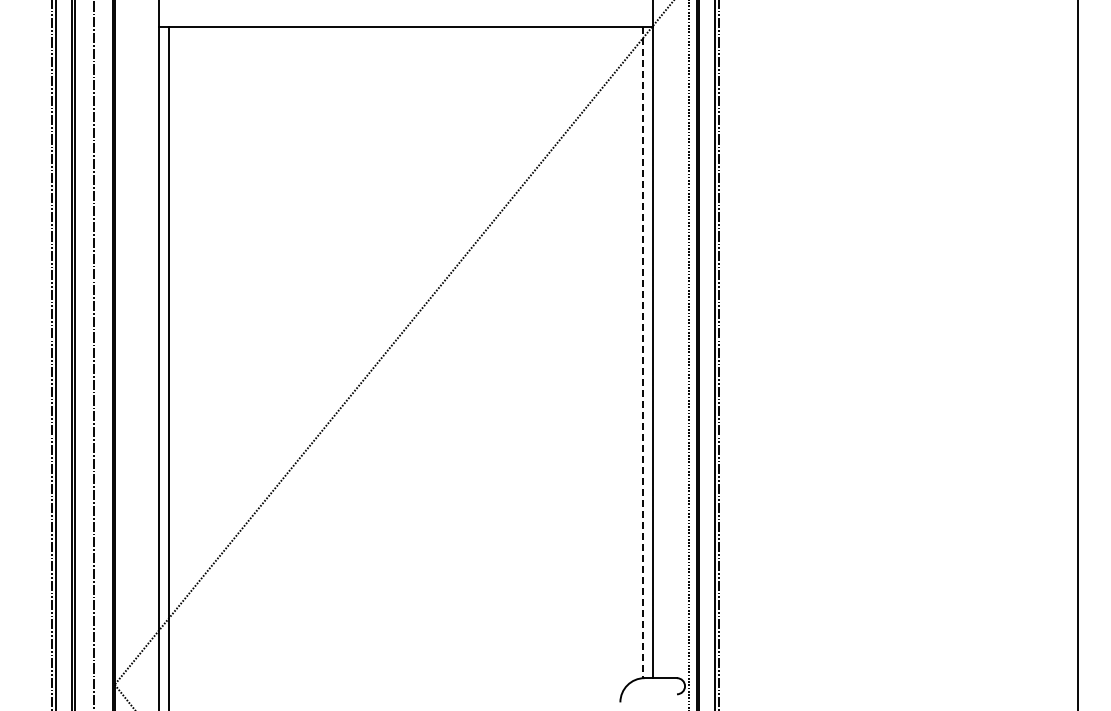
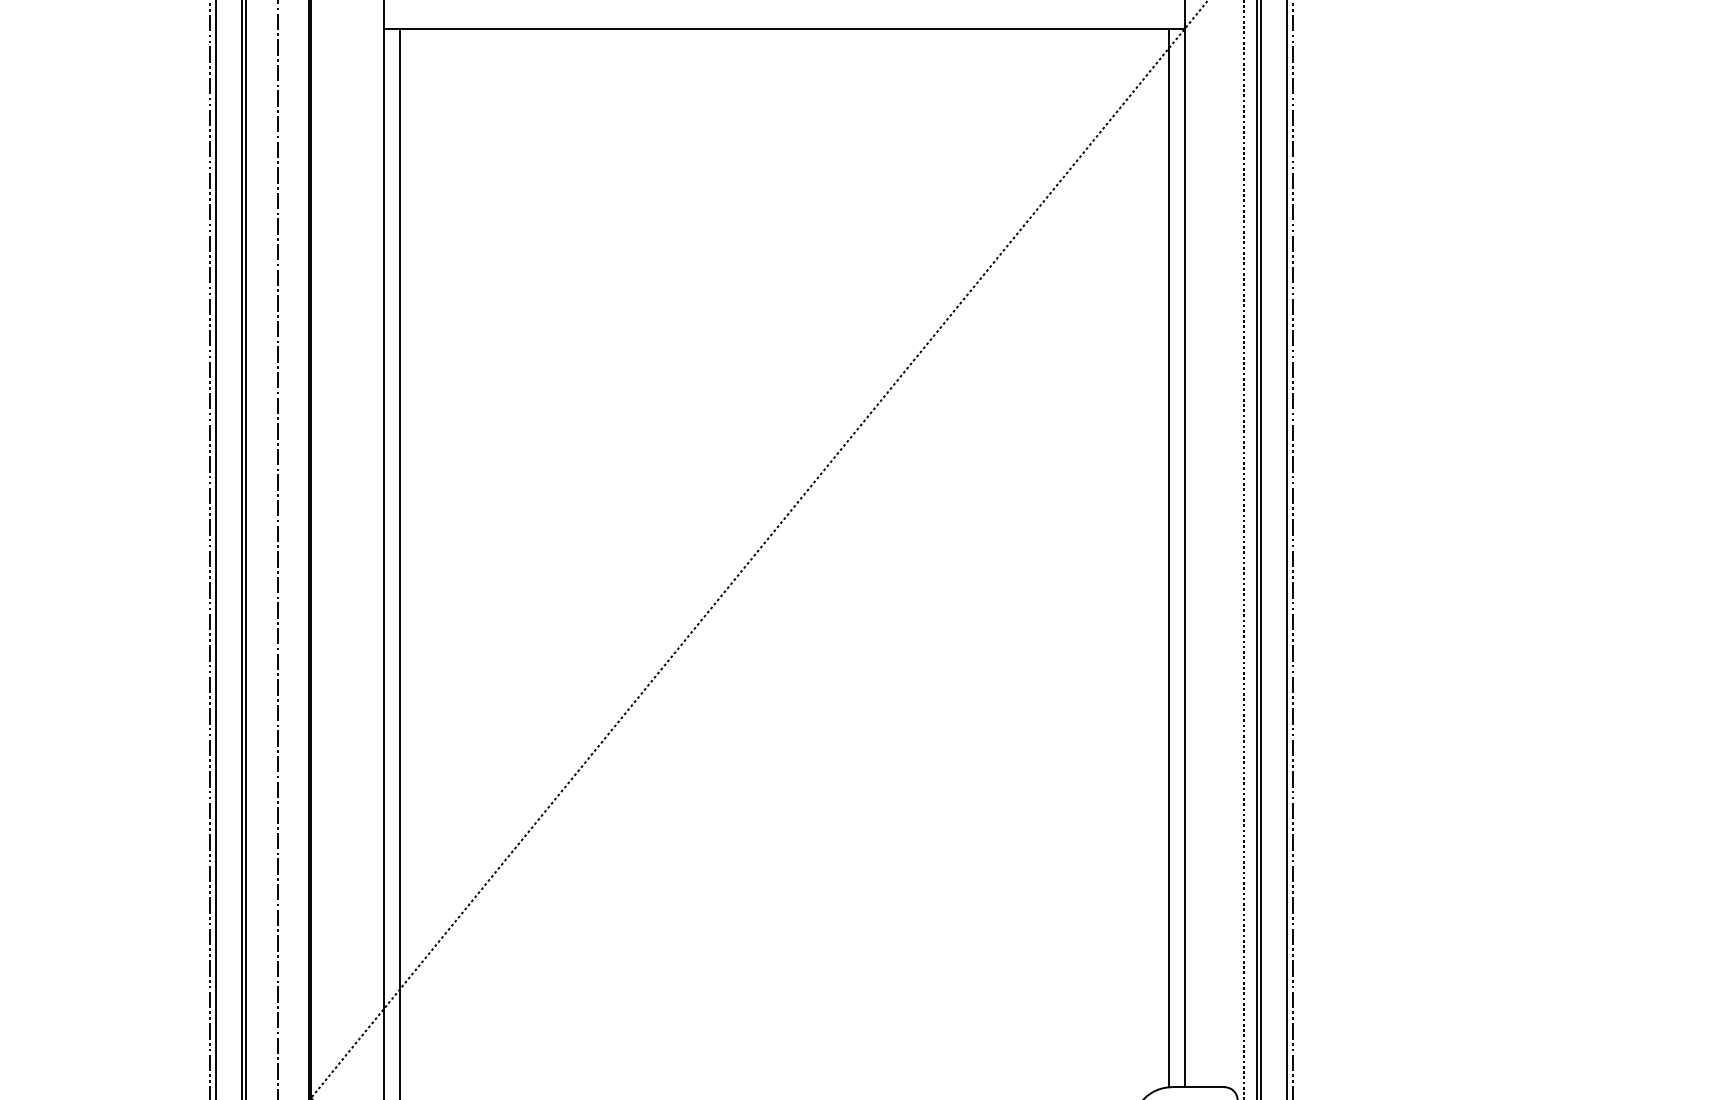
line: (642, 352) -> (1168, 558), dashed -> solid

